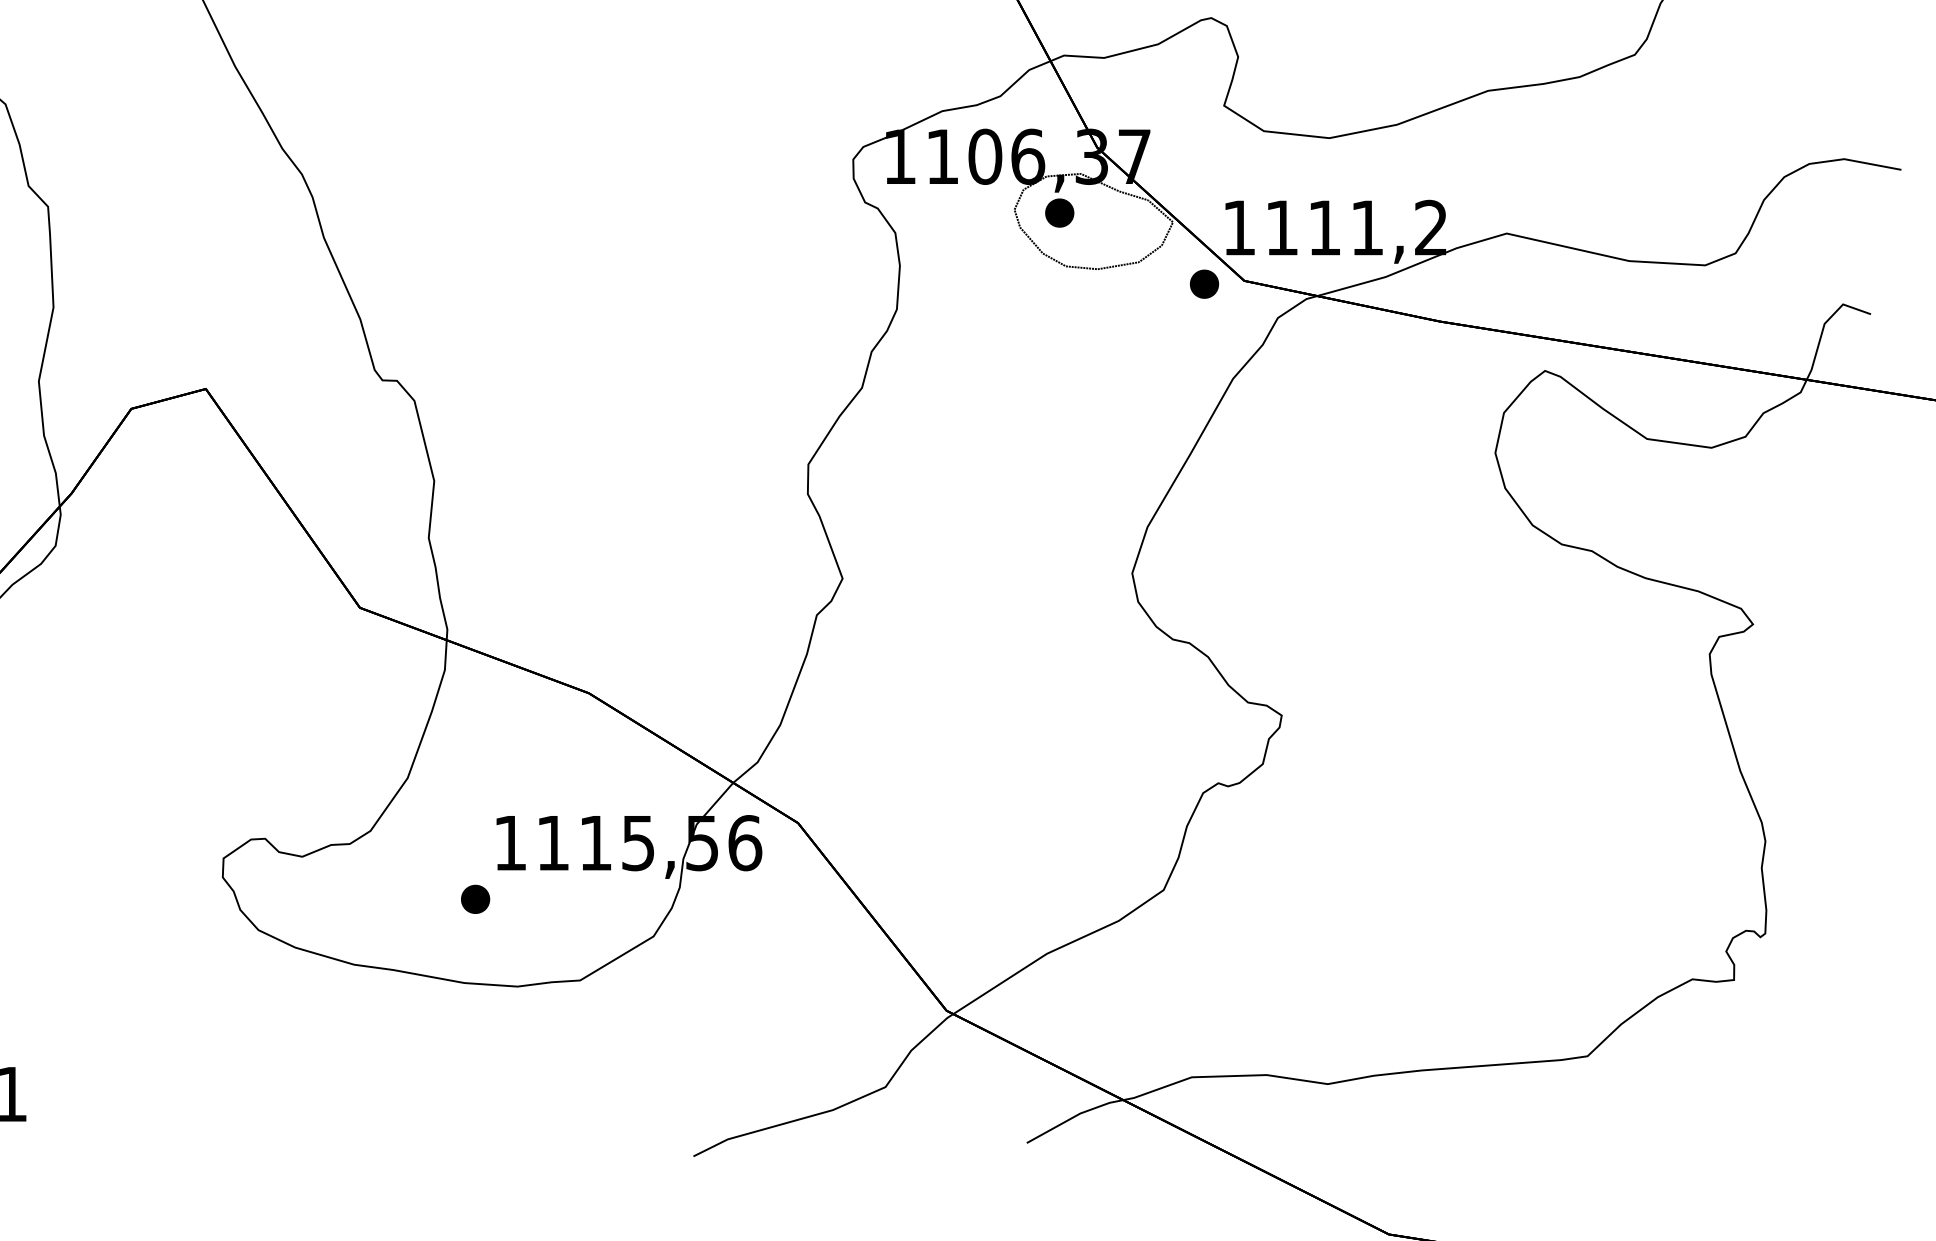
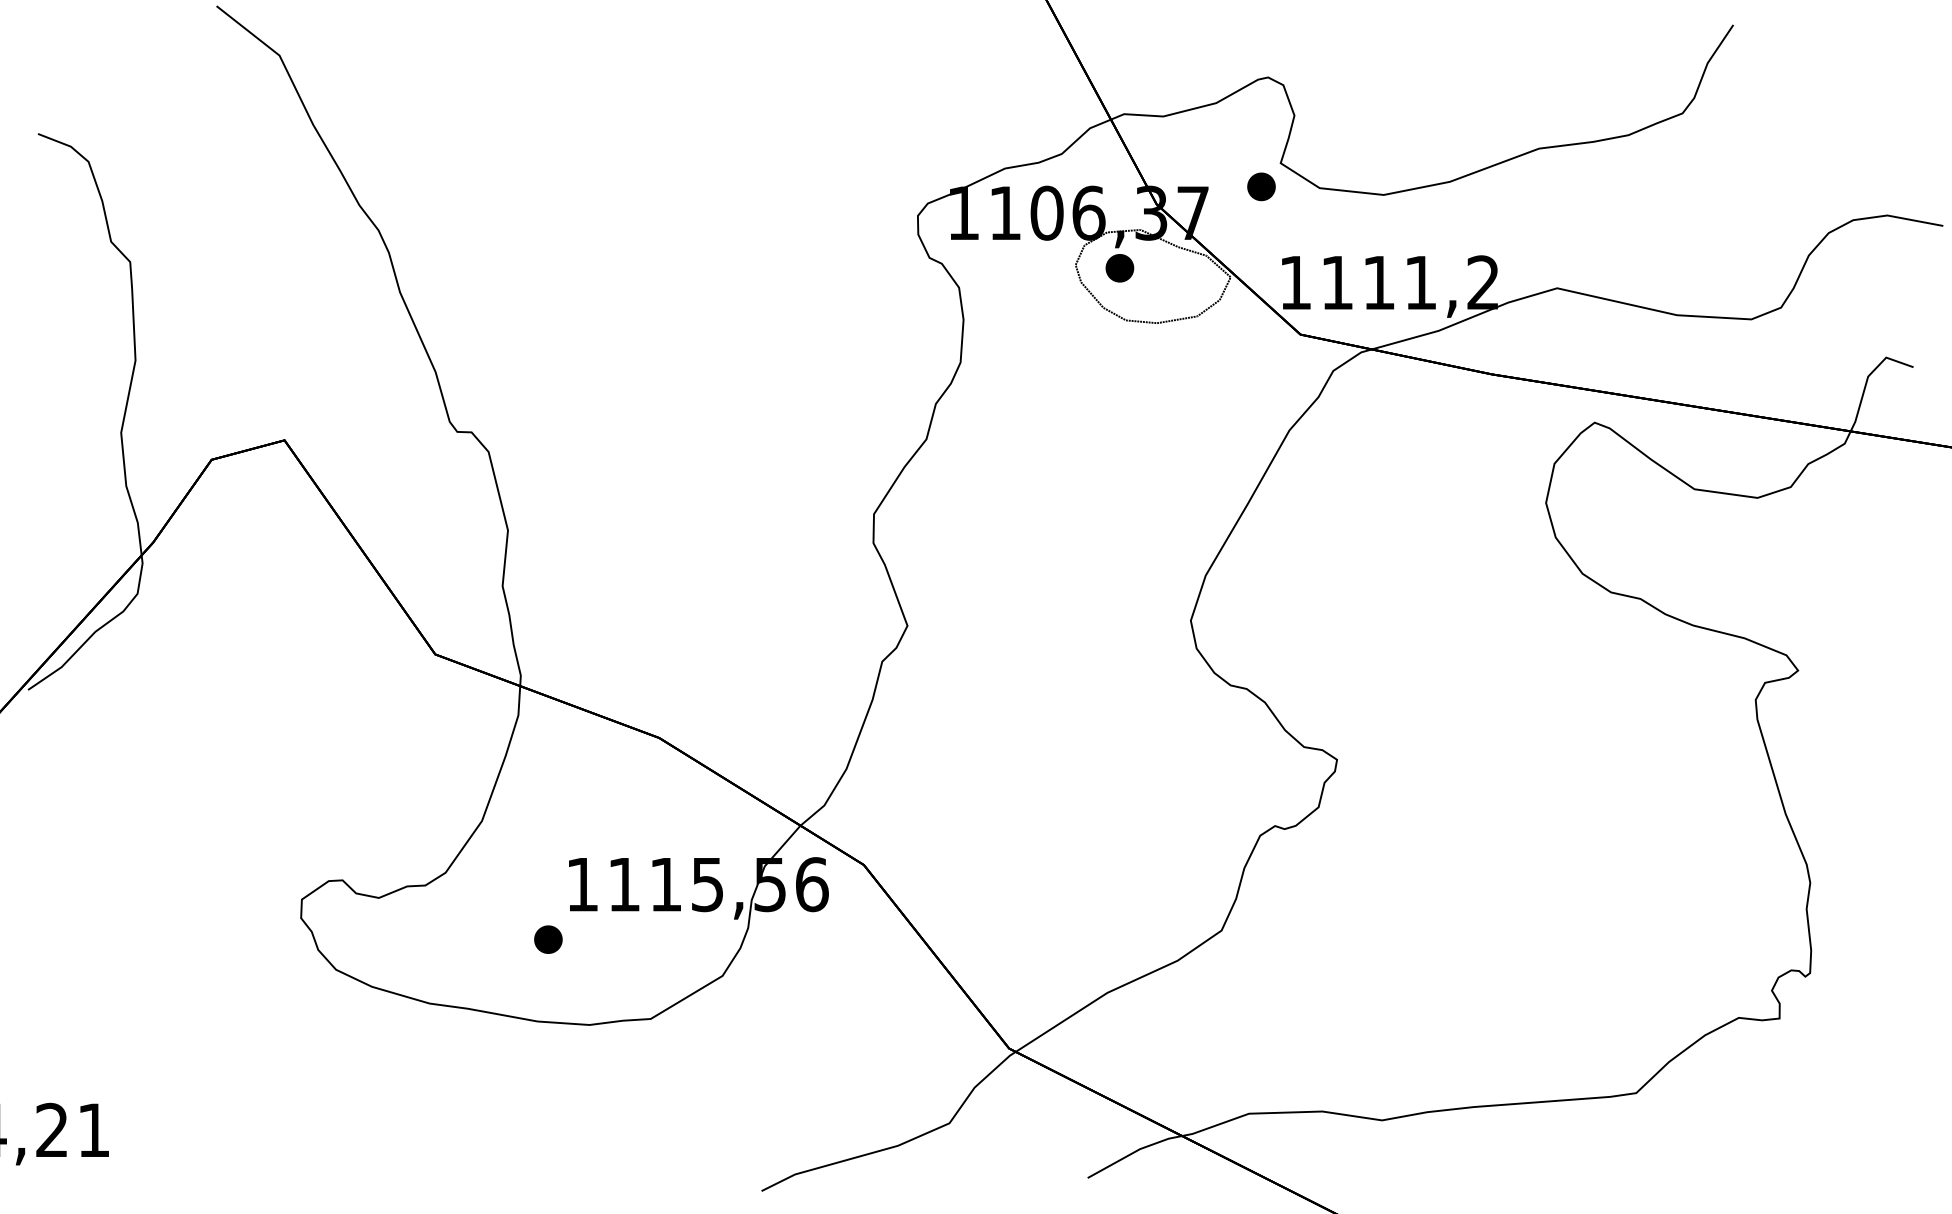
part: (1204, 283) -> (1261, 186), moved

